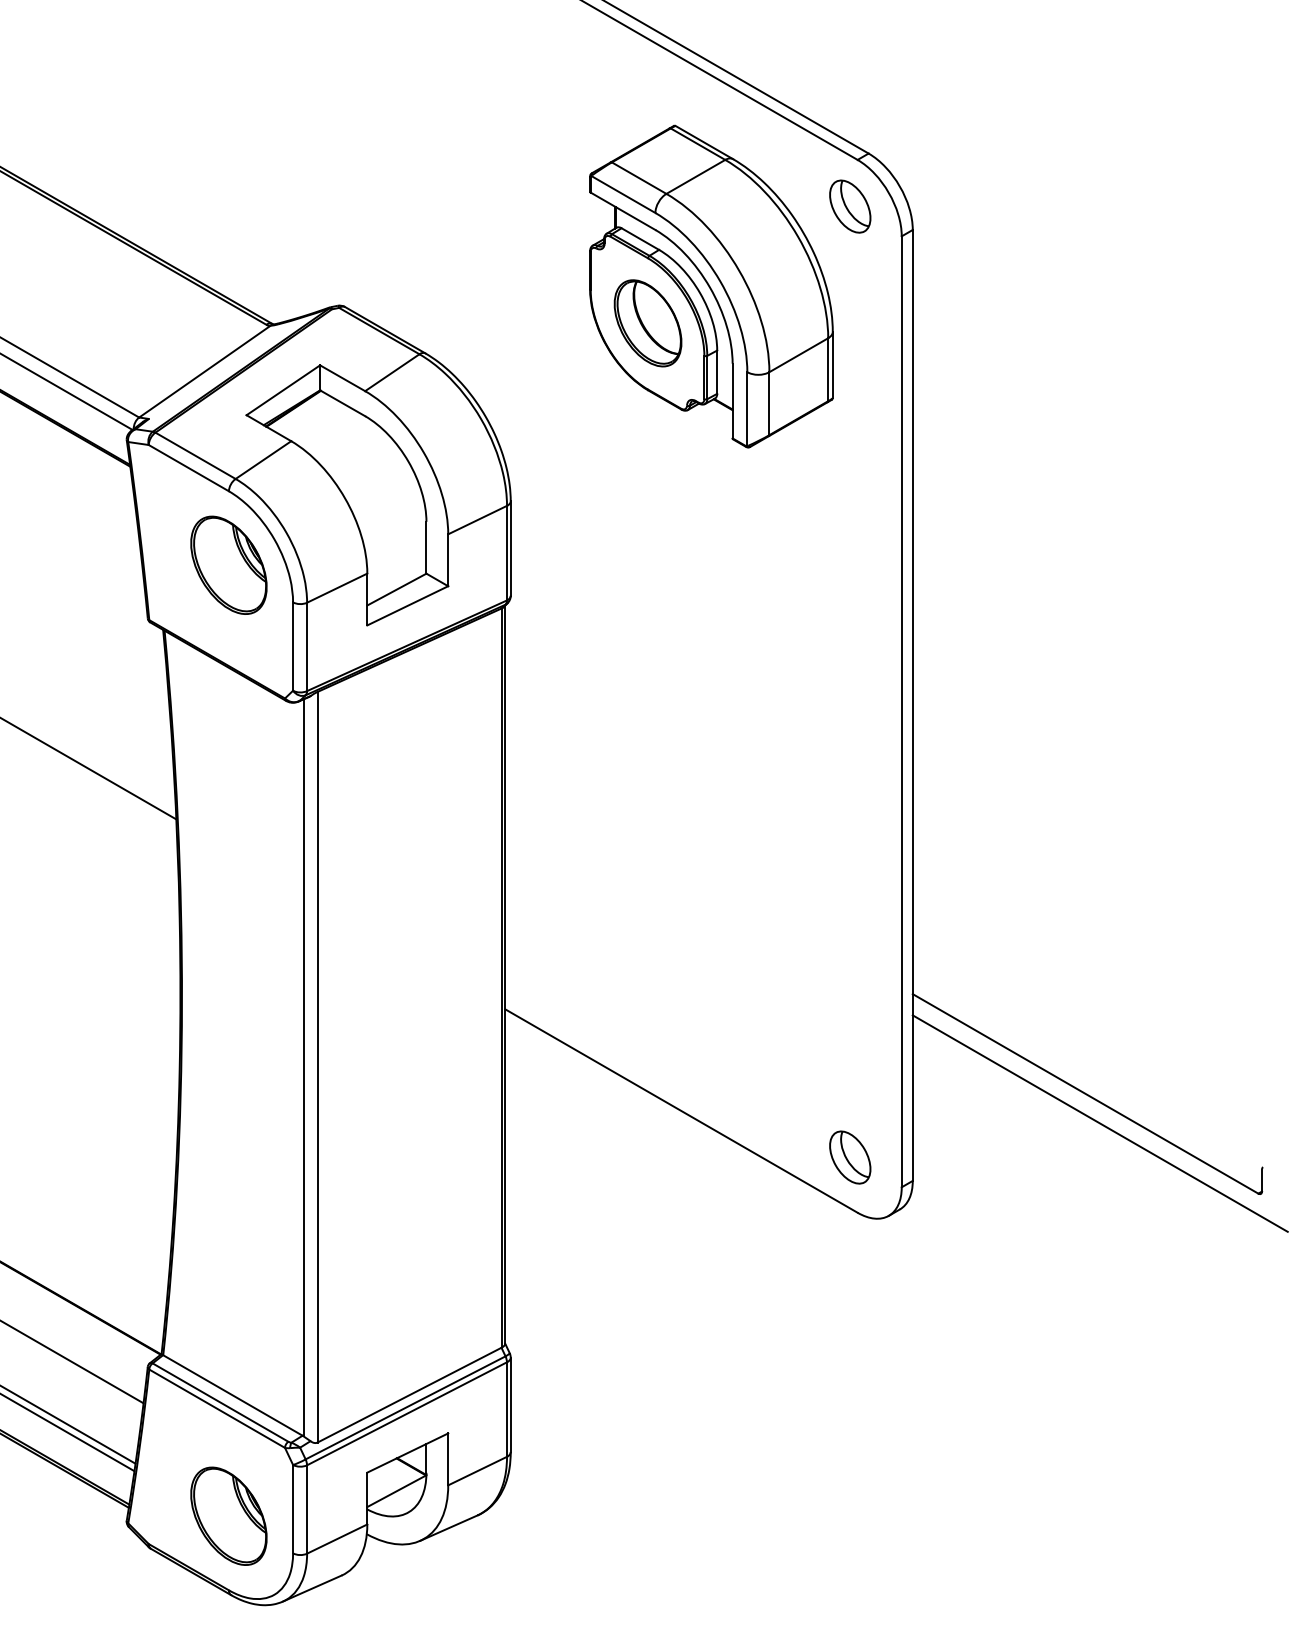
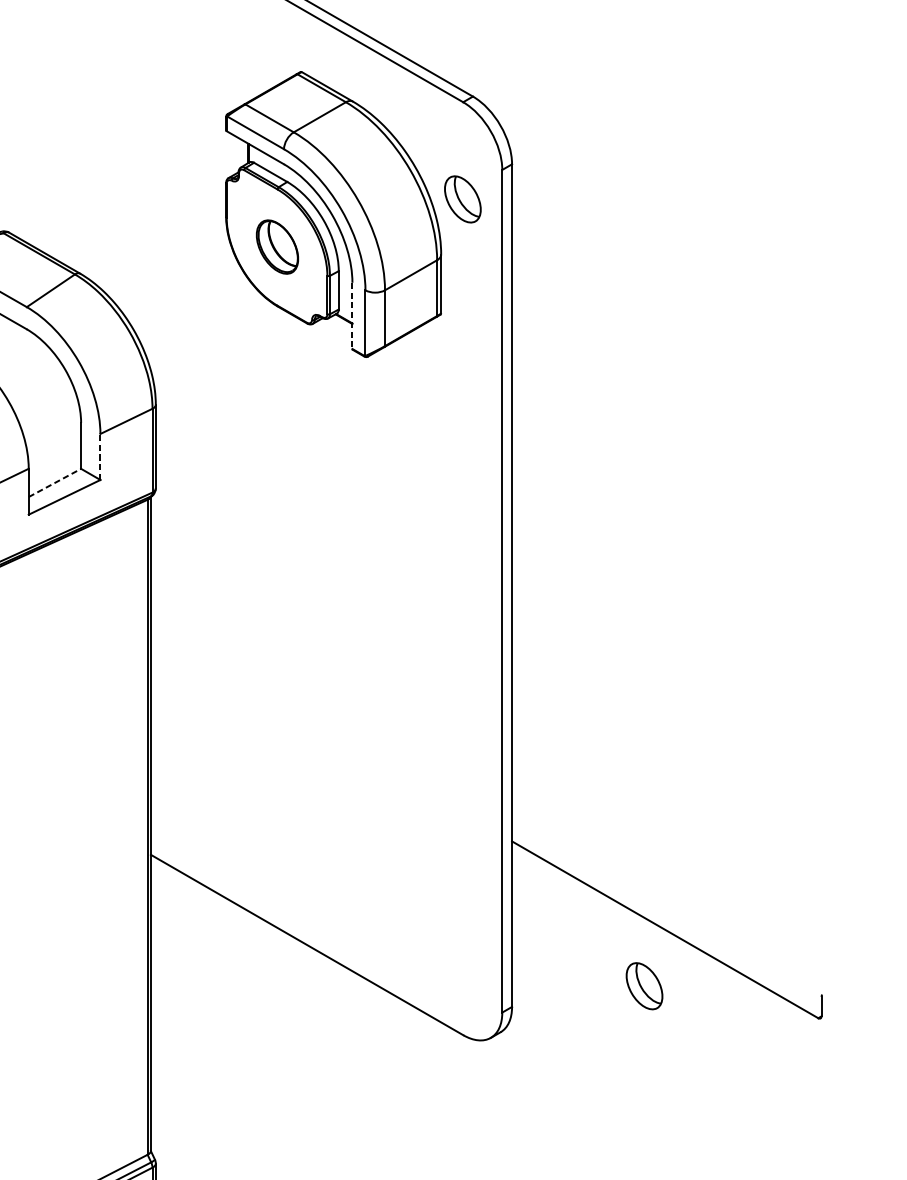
part: (850, 206) -> (463, 199), moved
part: (647, 323) -> (277, 247), size x0.7
line: (732, 401) -> (352, 316), solid -> dashed
line: (448, 560) -> (100, 457), solid -> dashed
line: (396, 589) -> (54, 482), solid -> dashed
line: (1099, 1123) -> (677, 956), removed
part: (850, 1157) -> (644, 986), moved

